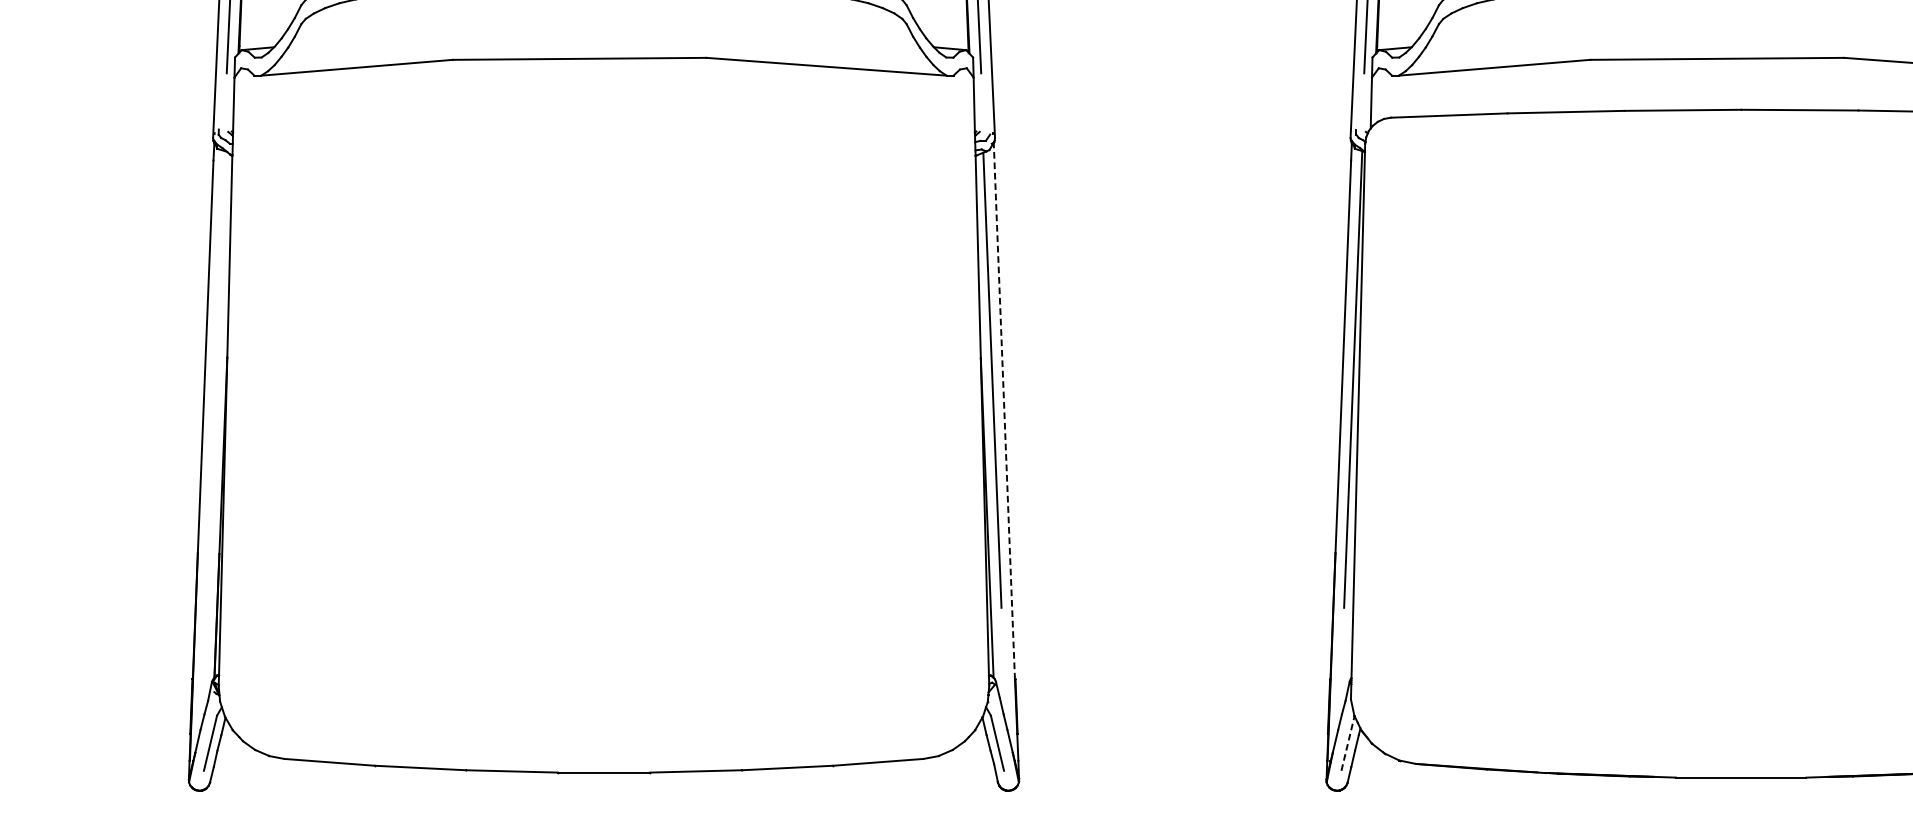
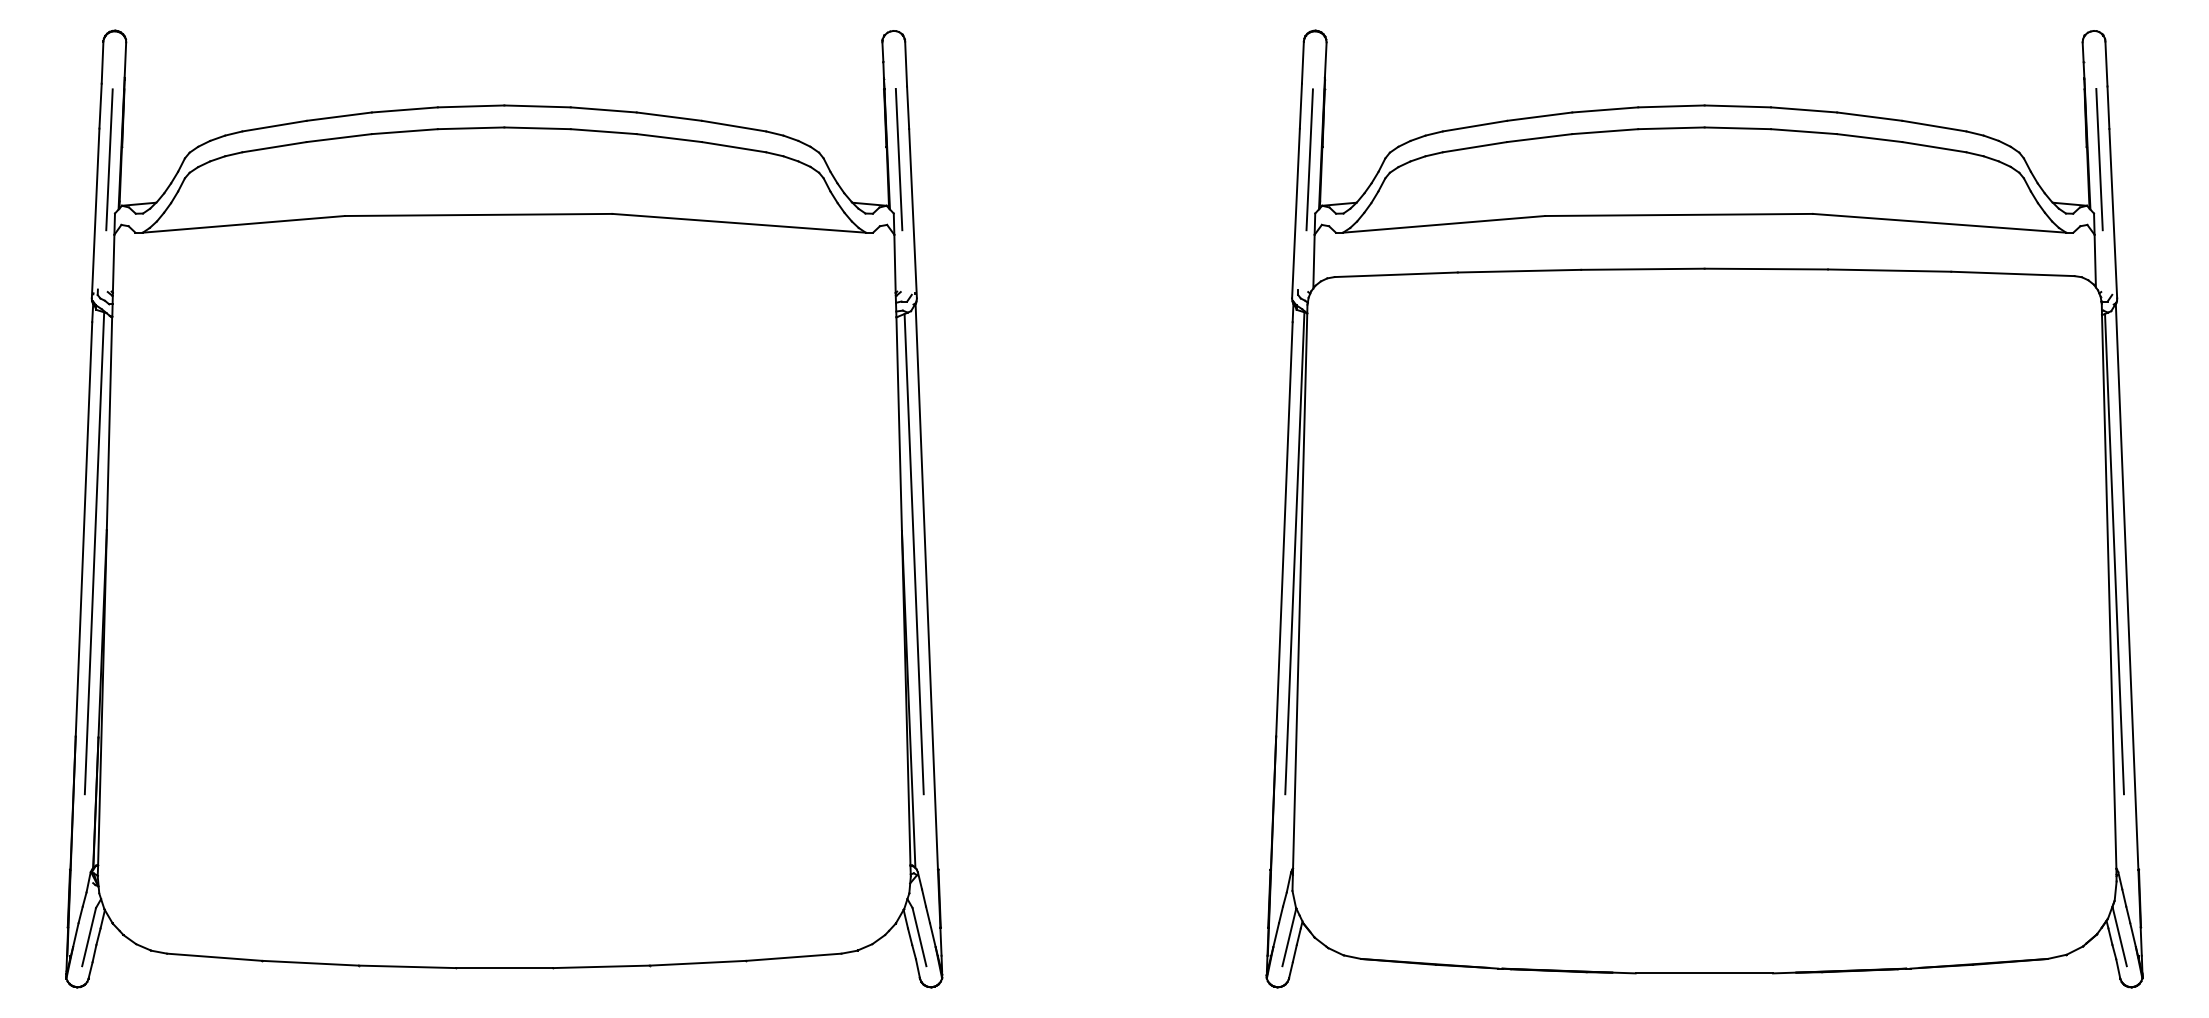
line: (215, 379) -> (94, 553), added
line: (1004, 410) -> (926, 586), dashed -> solid
line: (1348, 743) -> (1289, 937), dashed -> solid

